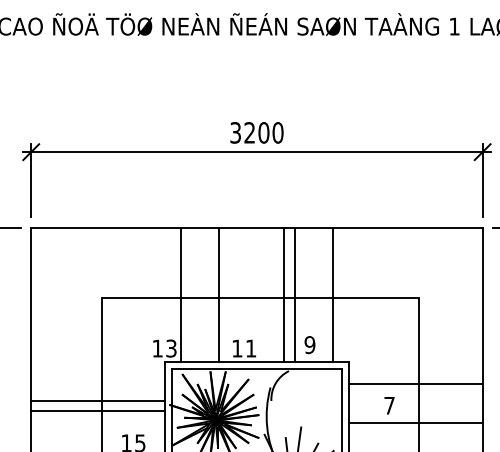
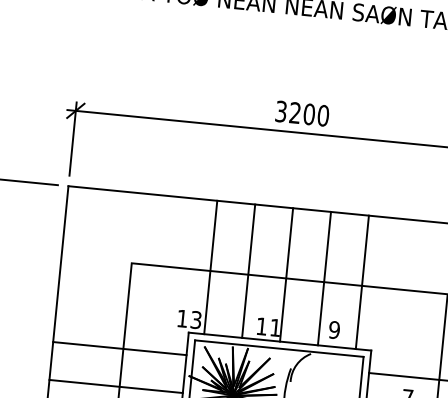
line: (283, 294) -> (286, 274), moved
line: (98, 400) -> (116, 386), moved
line: (98, 411) -> (120, 348), moved

